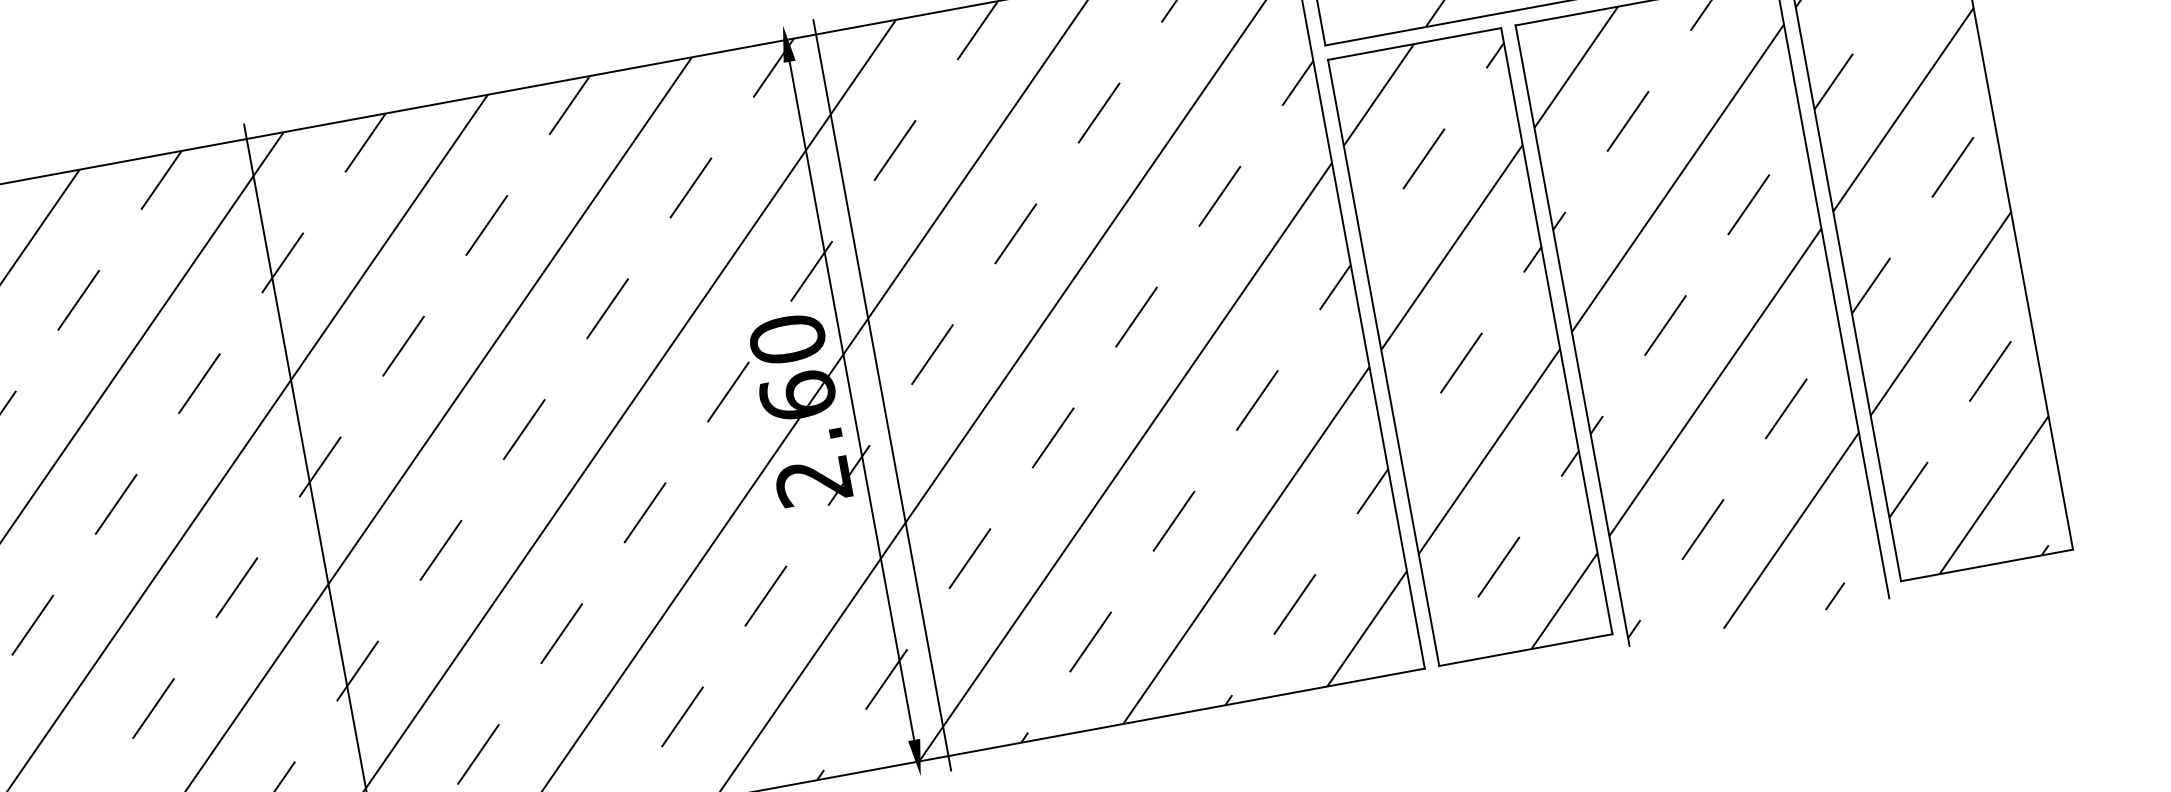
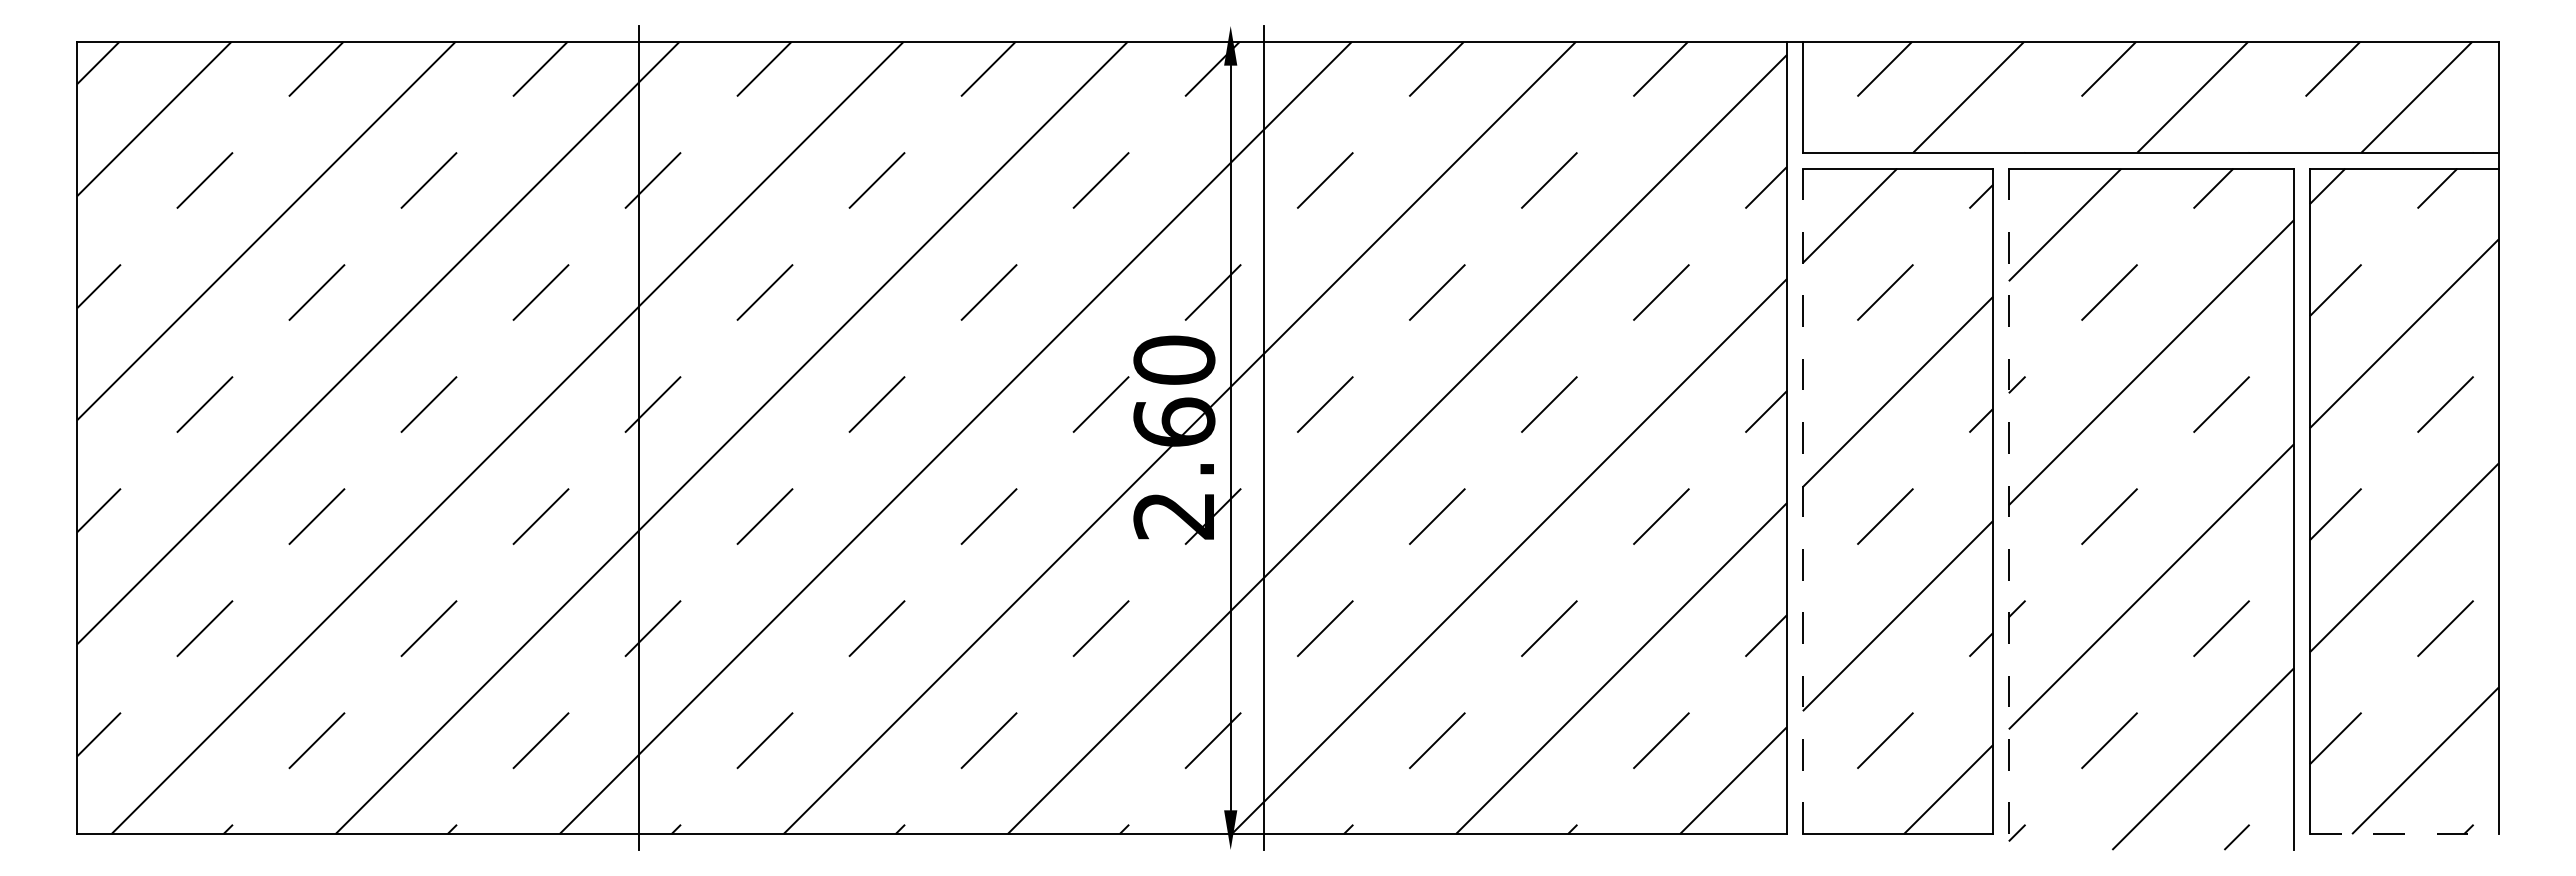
line: (1572, 335) -> (2008, 509), solid -> dashed
line: (1383, 363) -> (1802, 501), solid -> dashed
line: (1987, 565) -> (2404, 834), solid -> dashed

